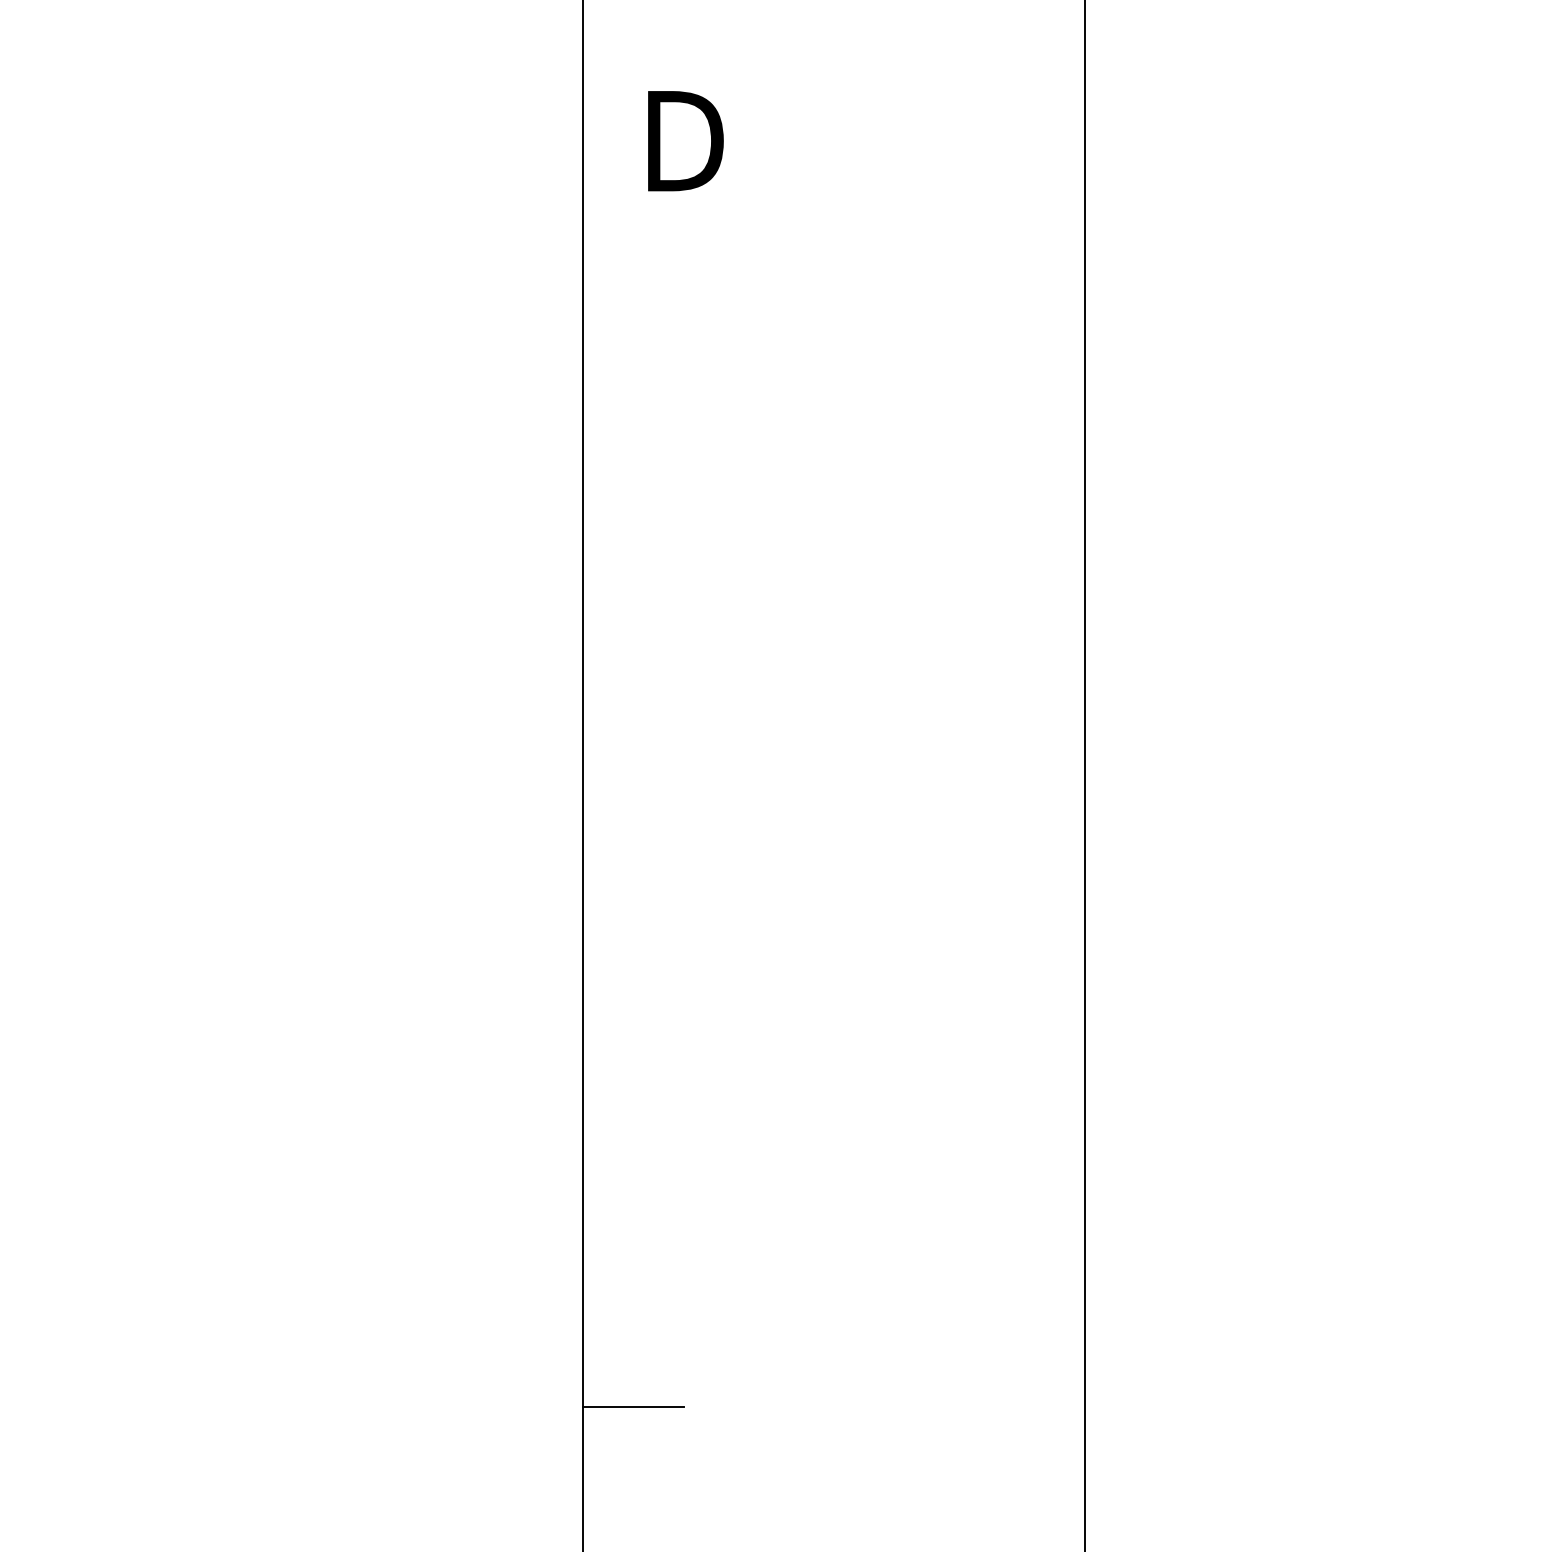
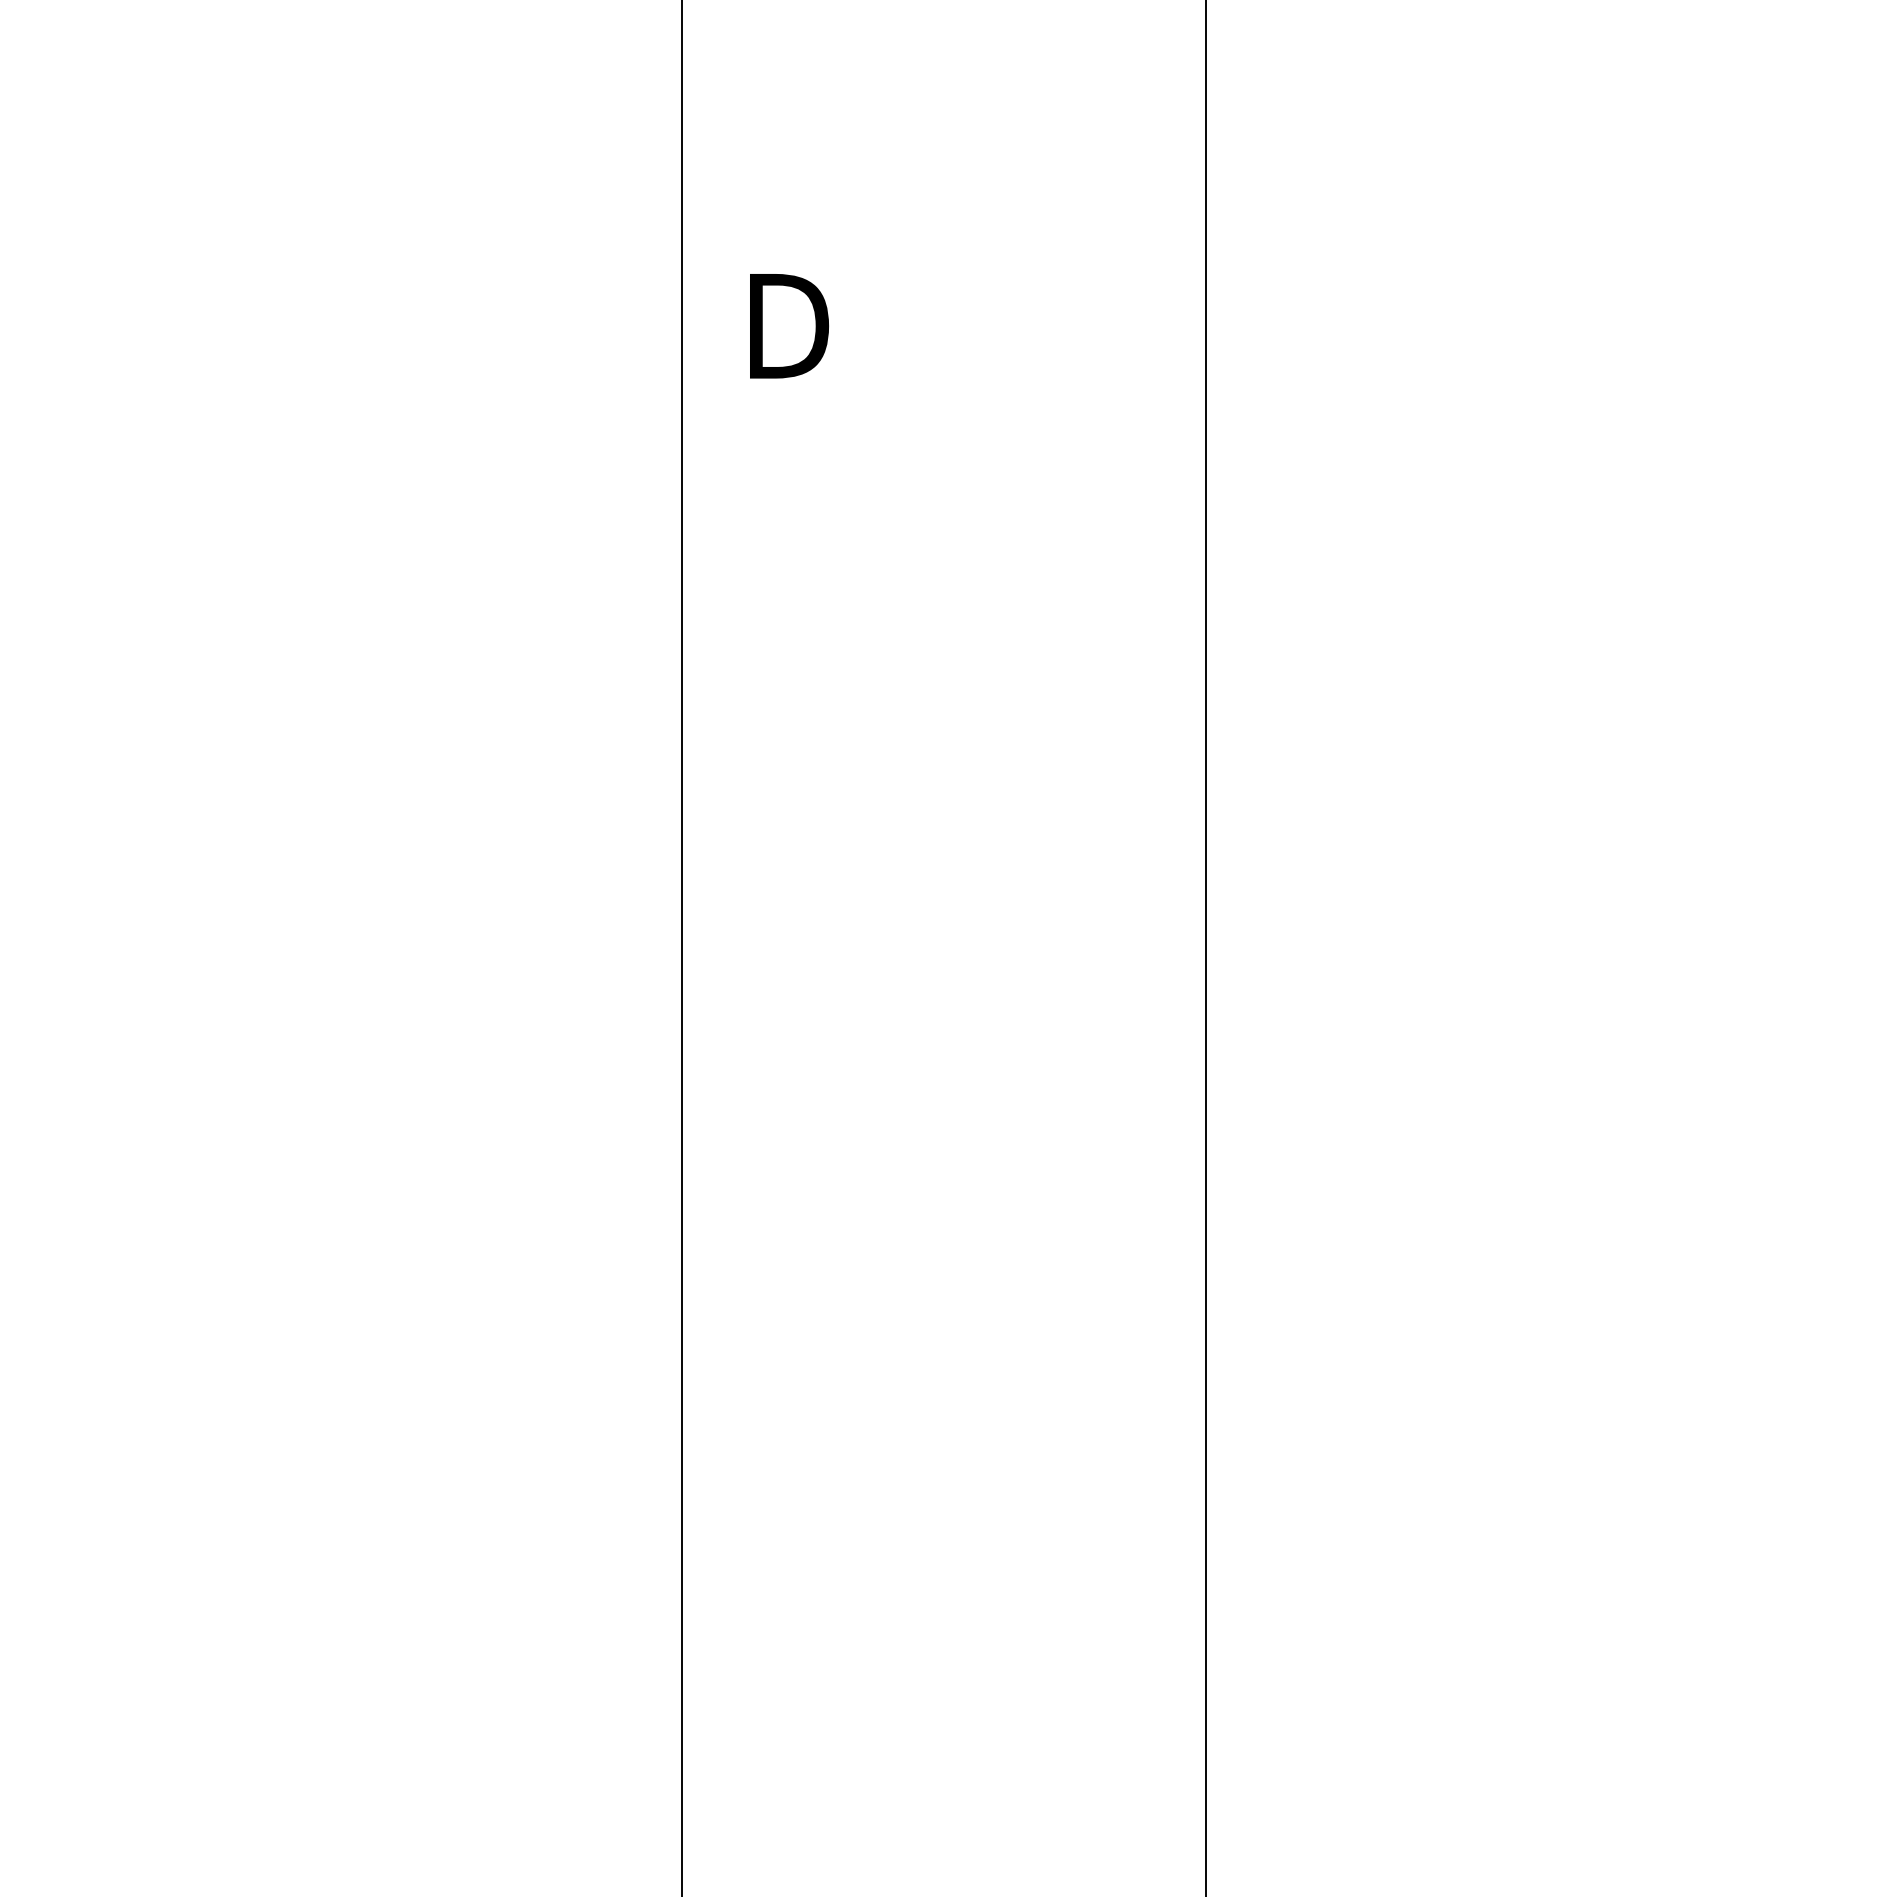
line: (633, 1406) -> (734, 1647), removed

